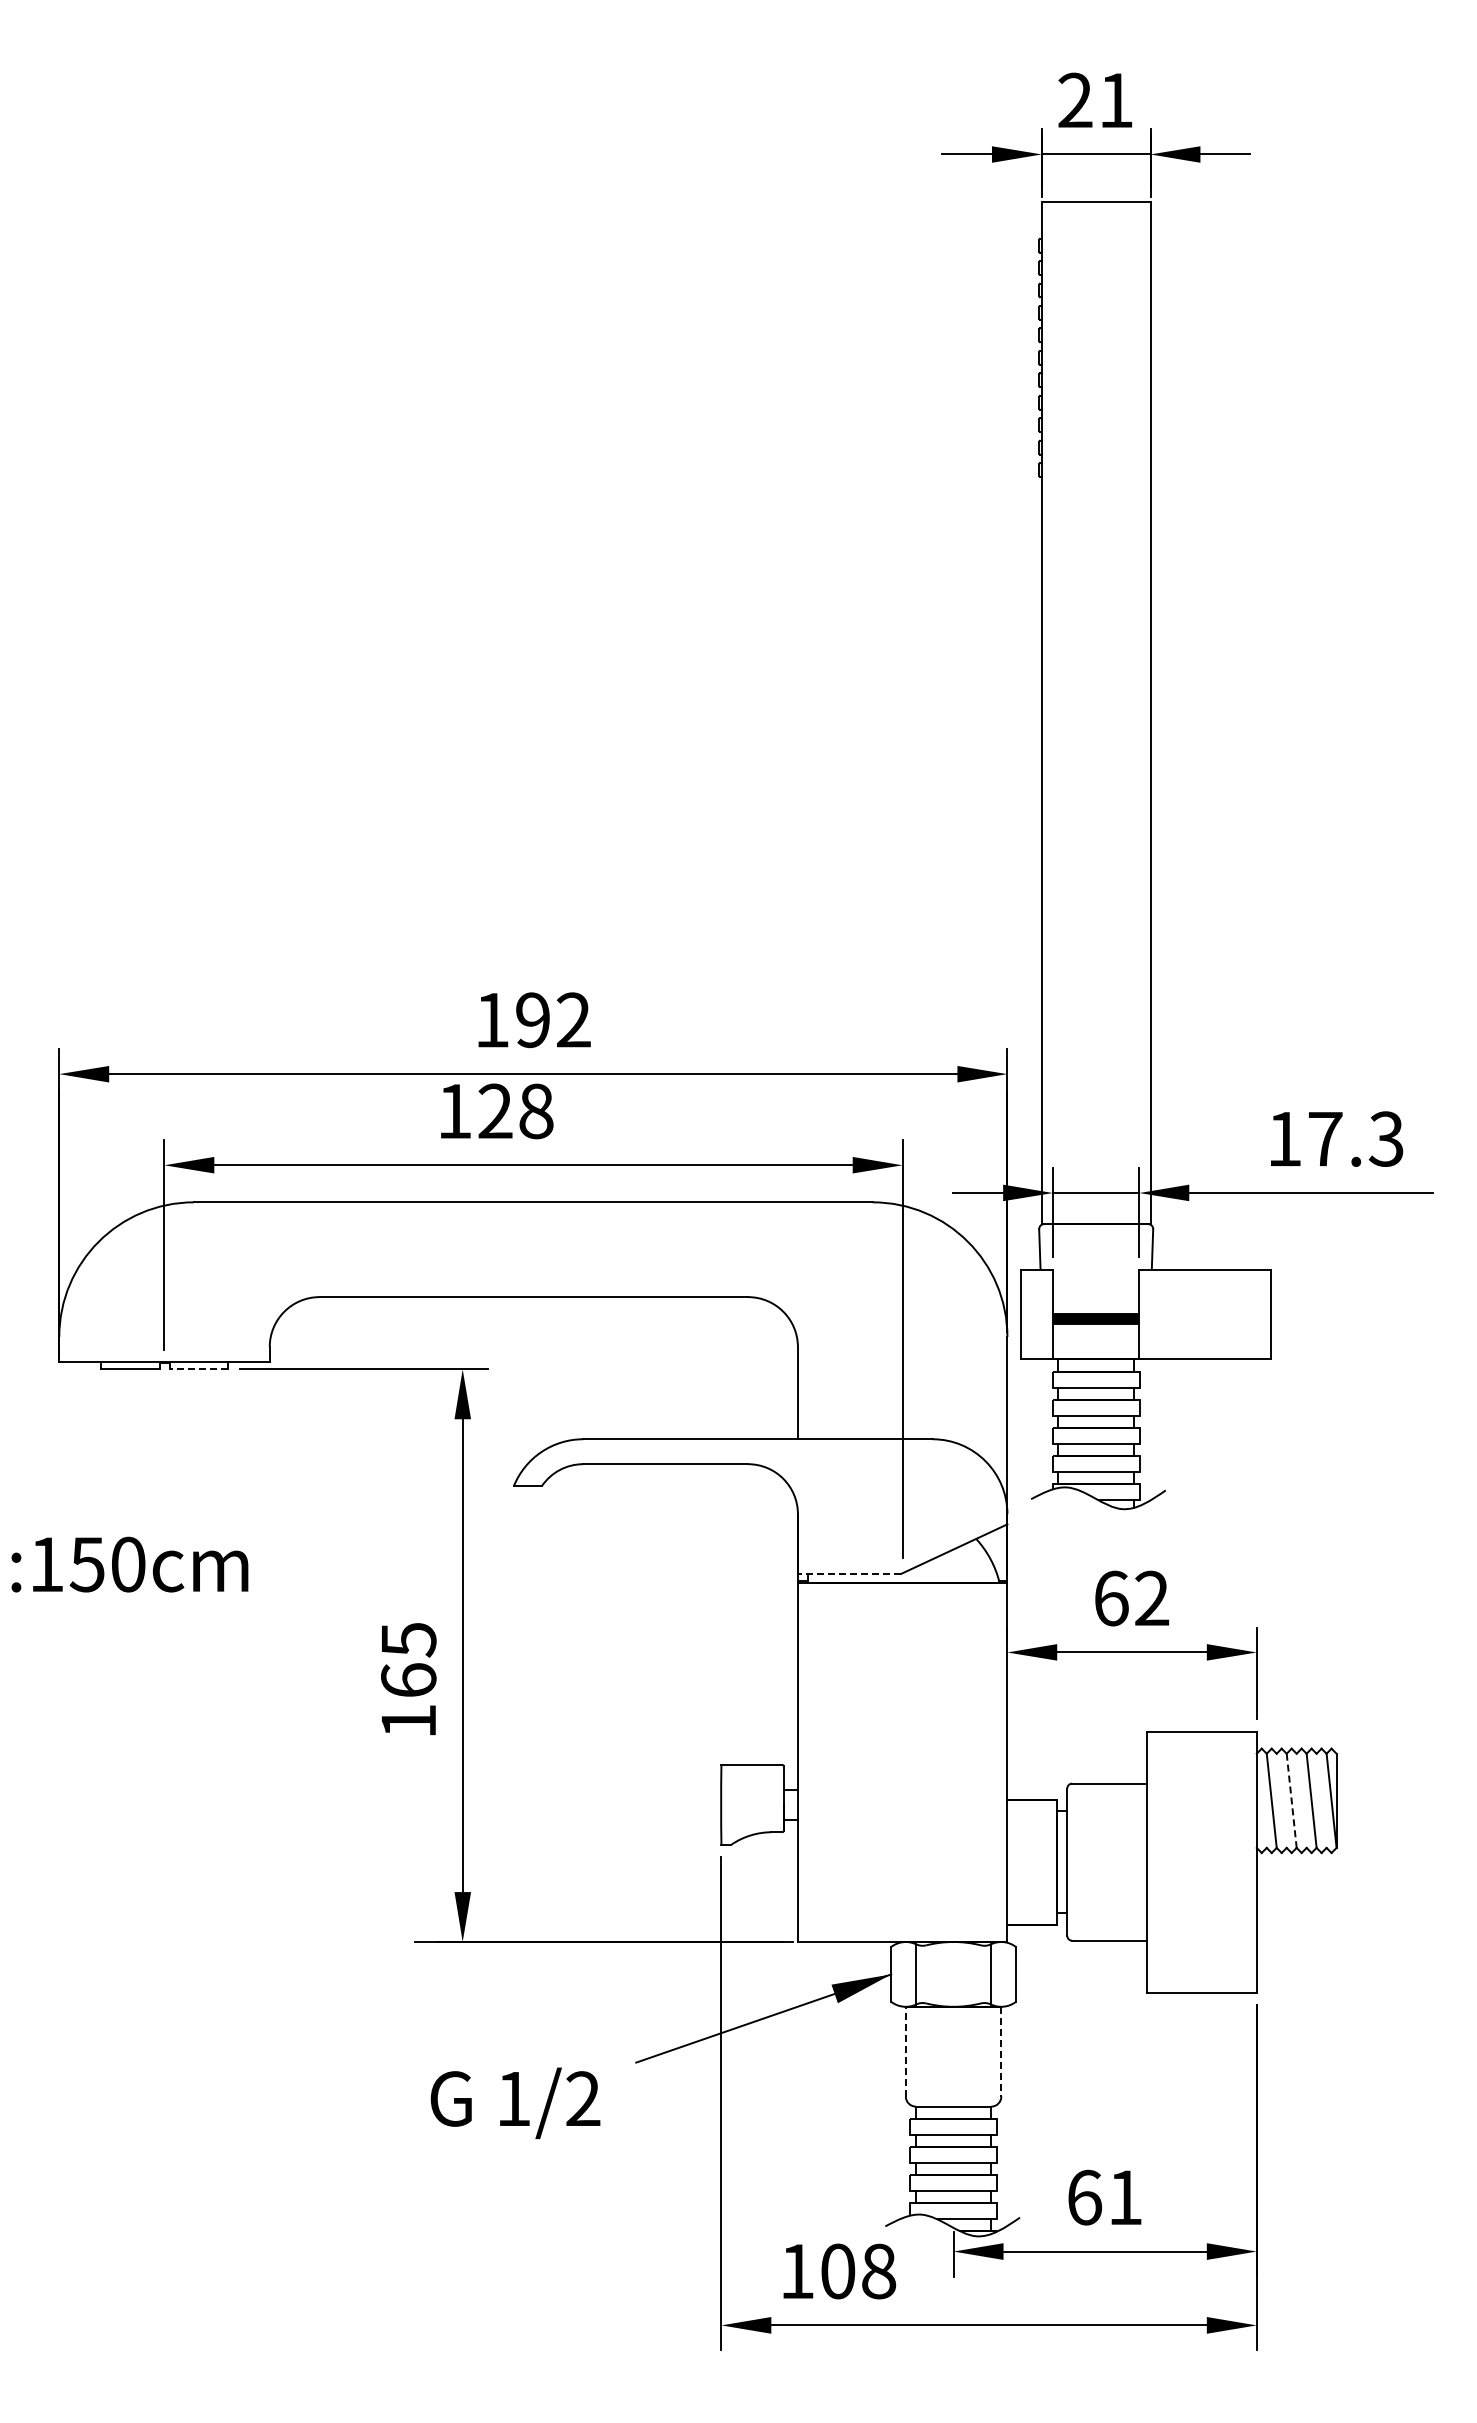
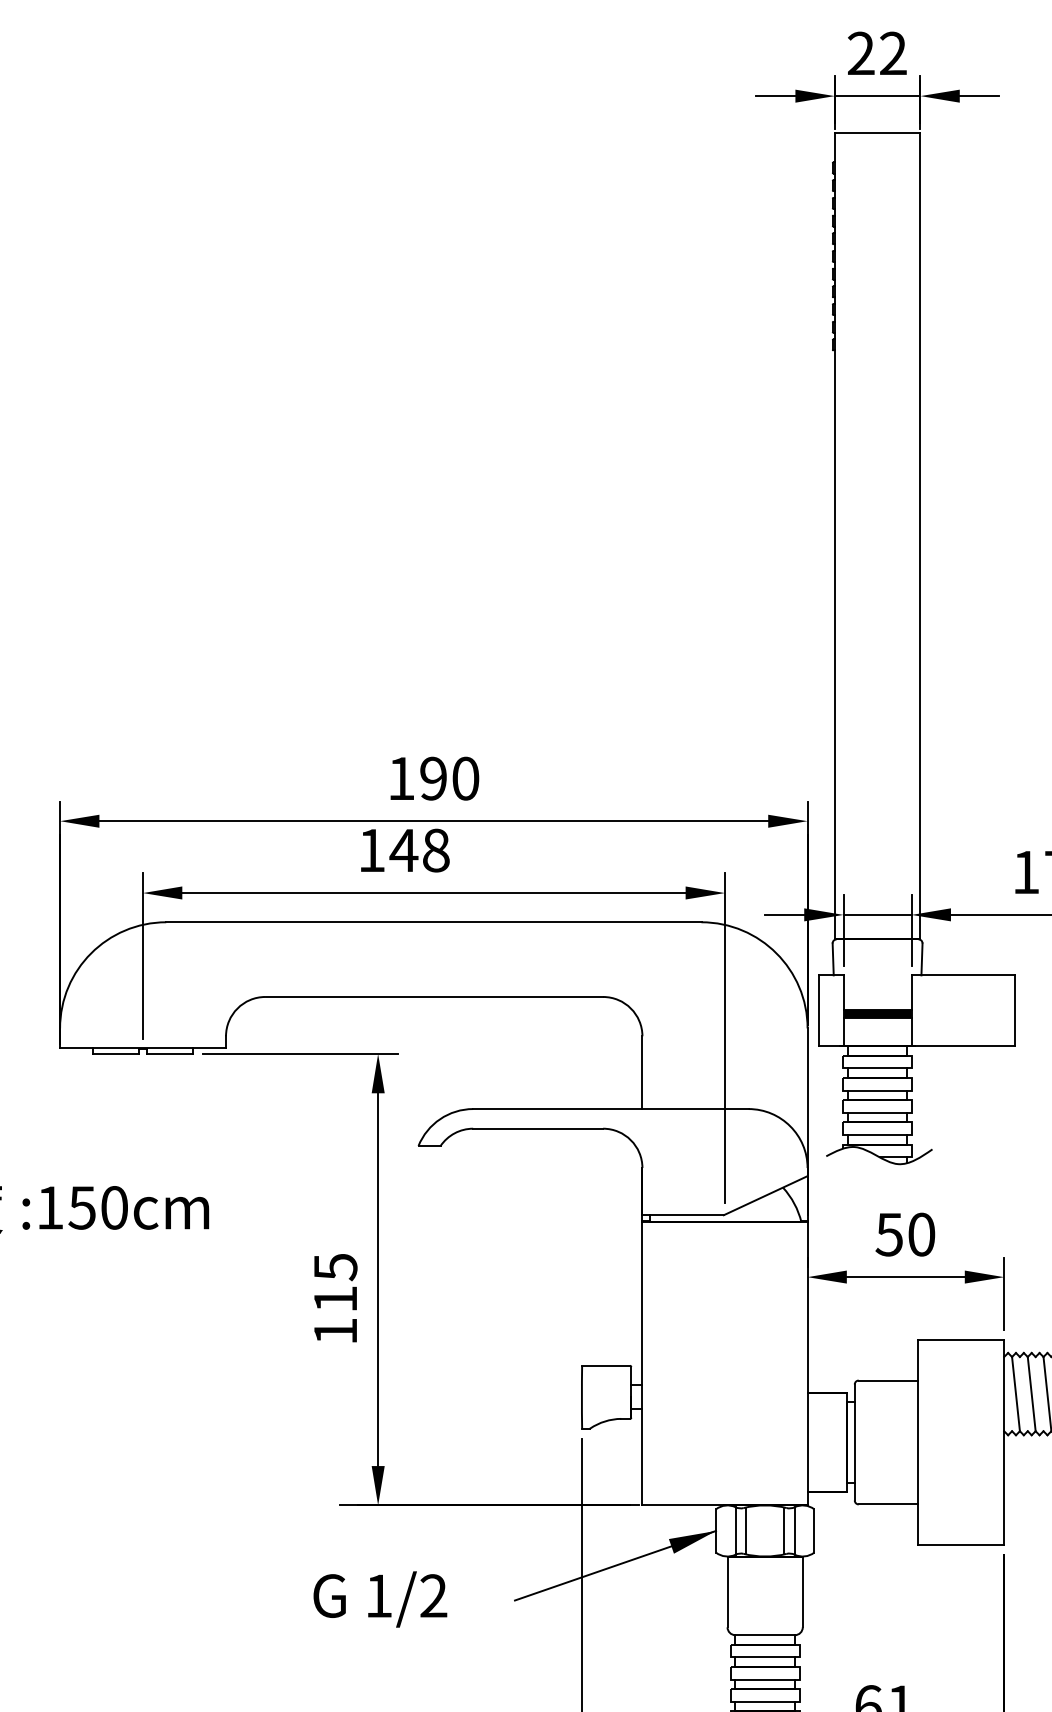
text: (1116, 99) -> (893, 52), 21 -> 22
text: (573, 1020) -> (465, 778), 192 -> 190
text: (494, 1110) -> (403, 849), 128 -> 148
line: (198, 1369) -> (169, 1054), dashed -> solid
line: (849, 1573) -> (683, 1214), dashed -> solid
text: (1131, 1598) -> (905, 1234), 62 -> 50
text: (408, 1679) -> (335, 1298), 165 -> 115
line: (1291, 1801) -> (1031, 1394), dashed -> solid
line: (929, 1974) -> (746, 1531), added
line: (978, 1974) -> (784, 1531), added
line: (905, 2051) -> (727, 1591), dashed -> solid
line: (1001, 2051) -> (802, 1591), dashed -> solid
text: (515, 2102) -> (380, 1598), moved

